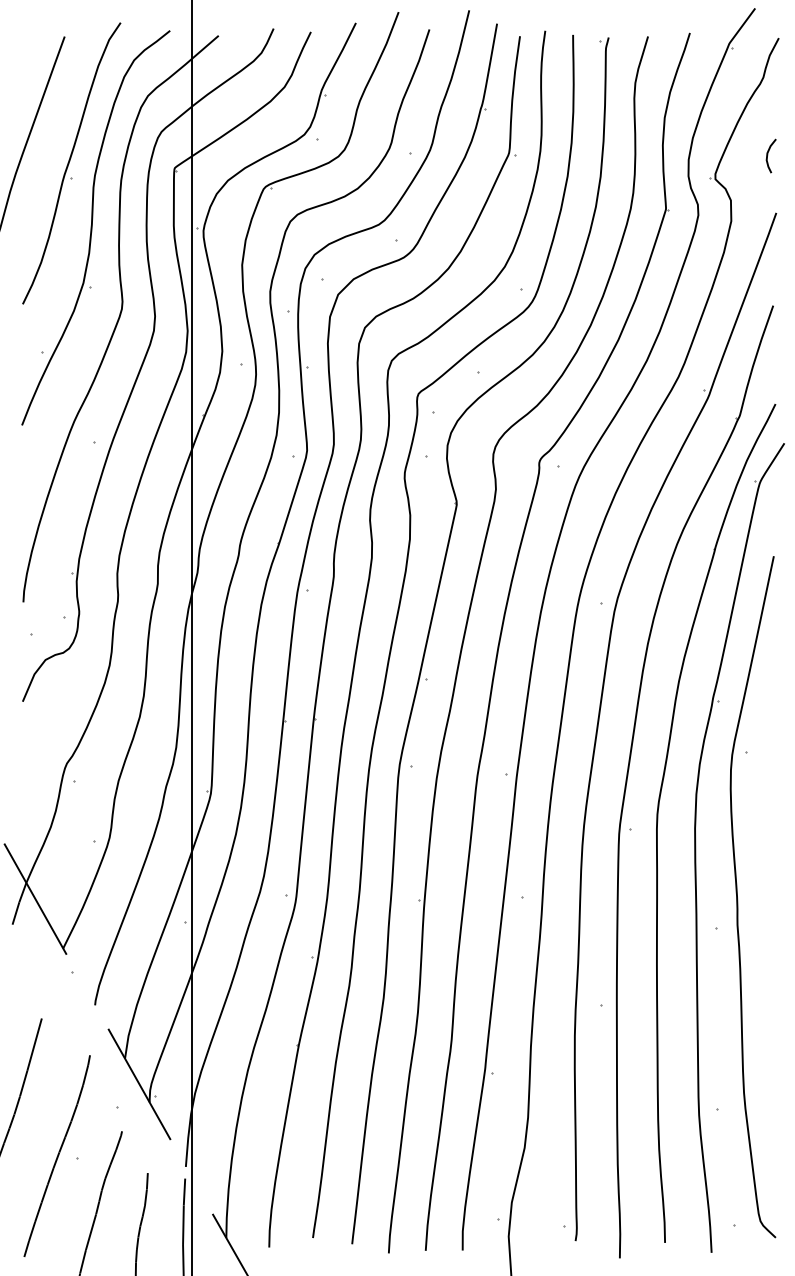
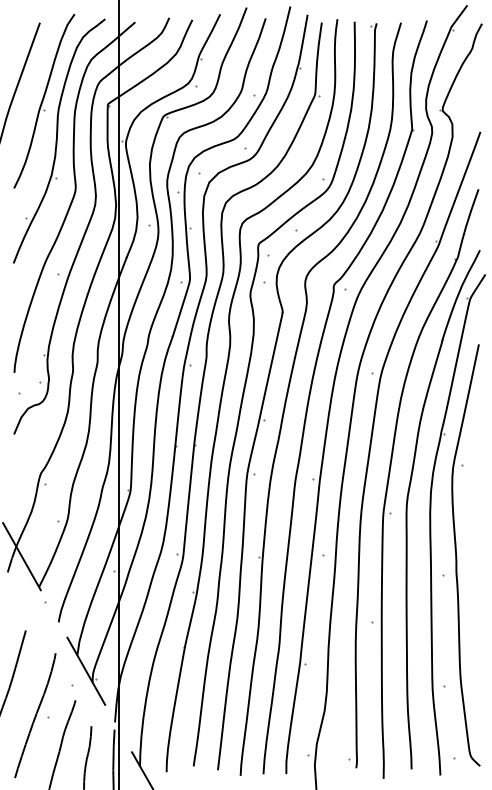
curve: (768, 155) -> (475, 96), removed

